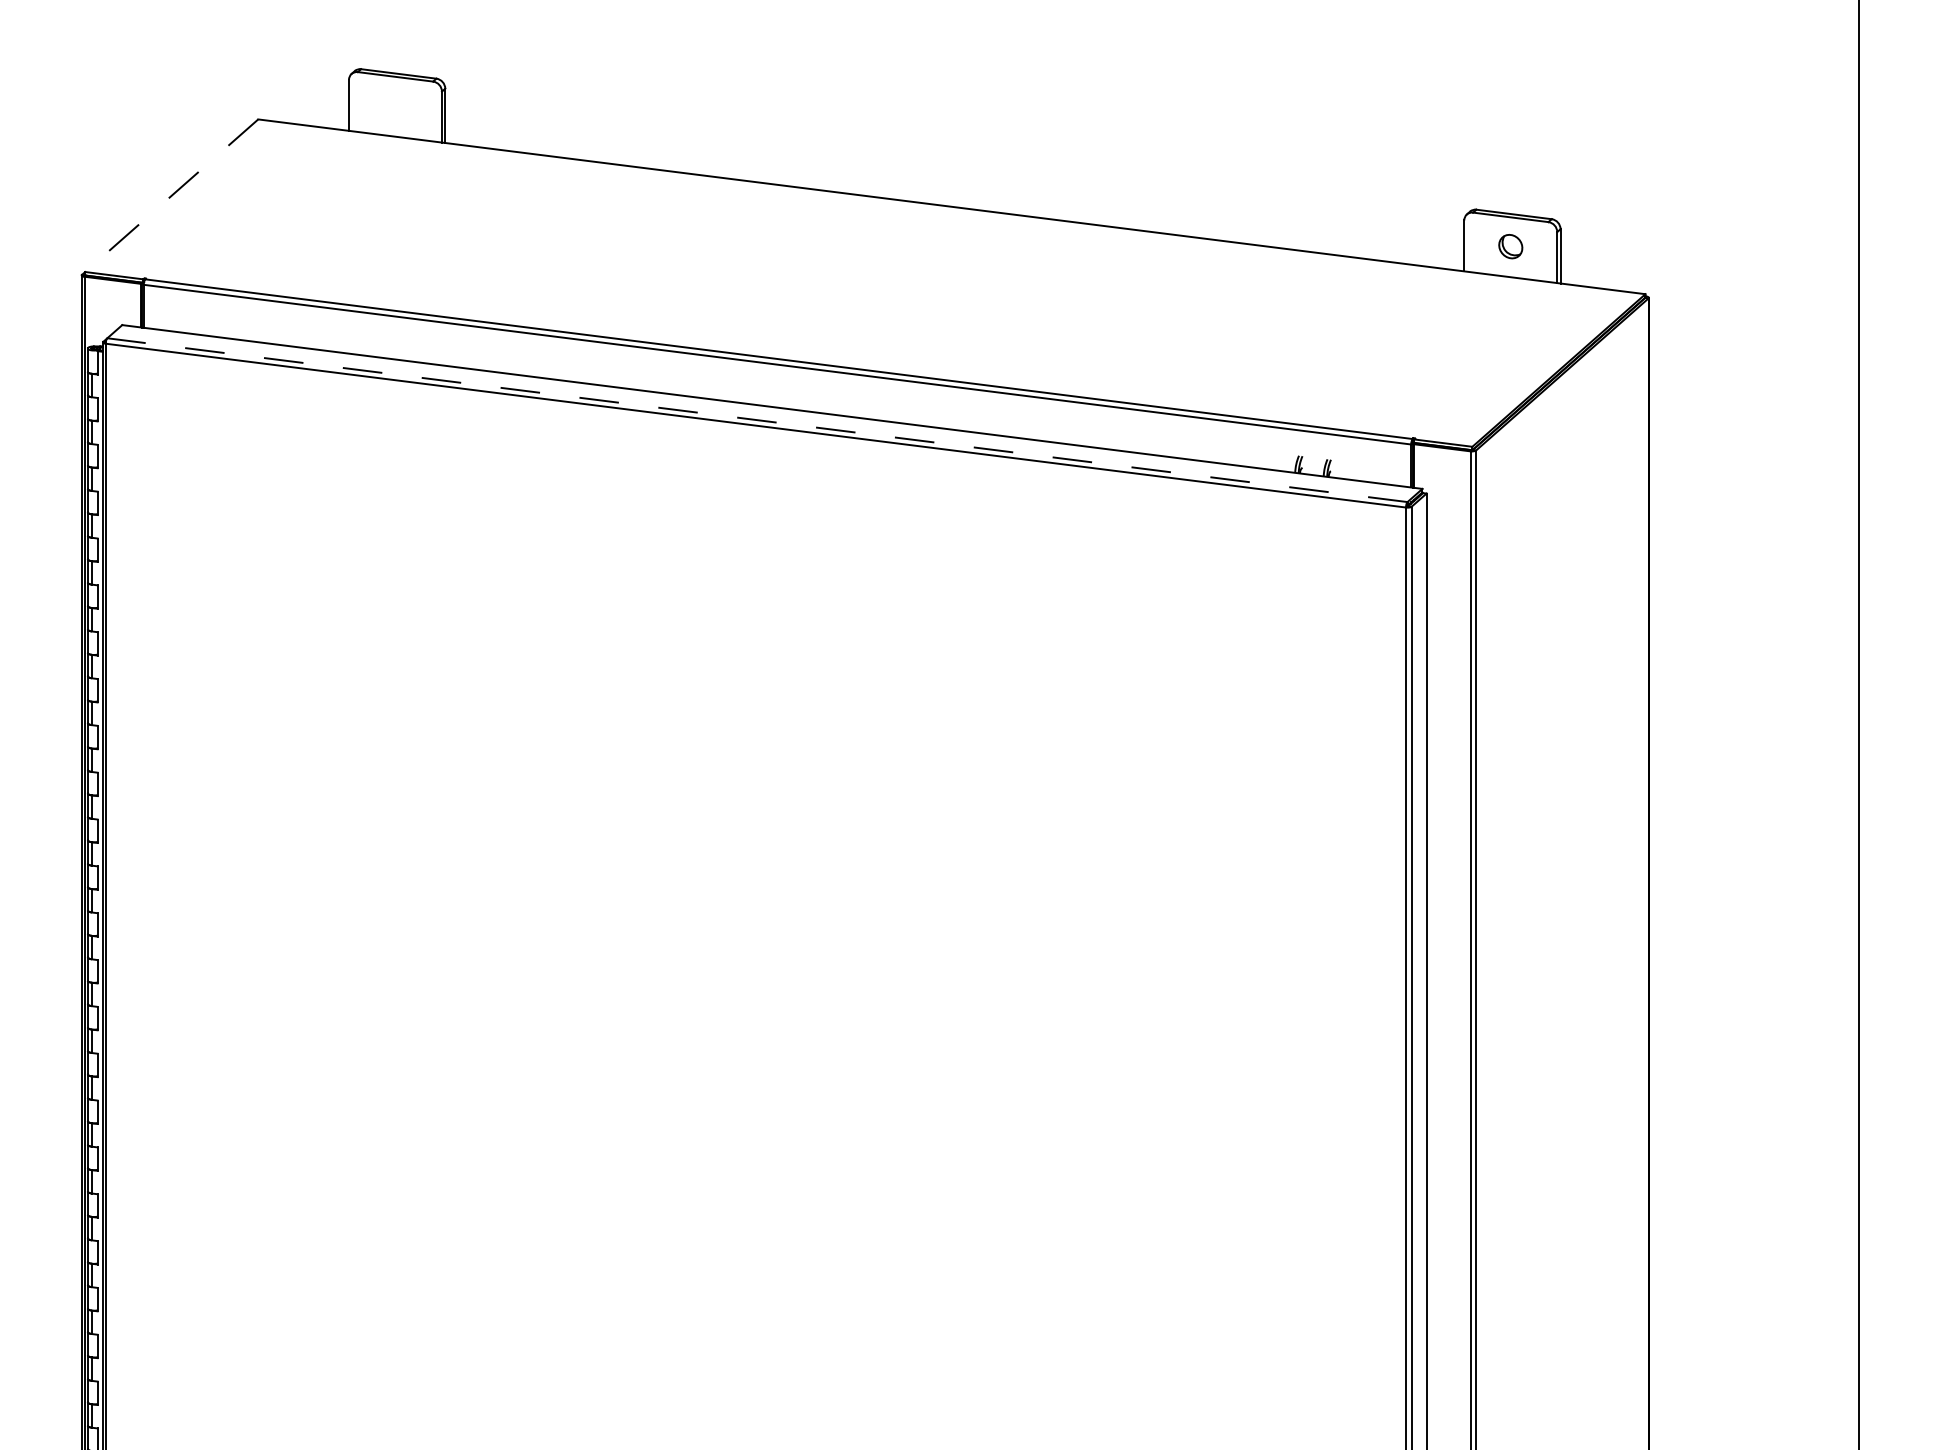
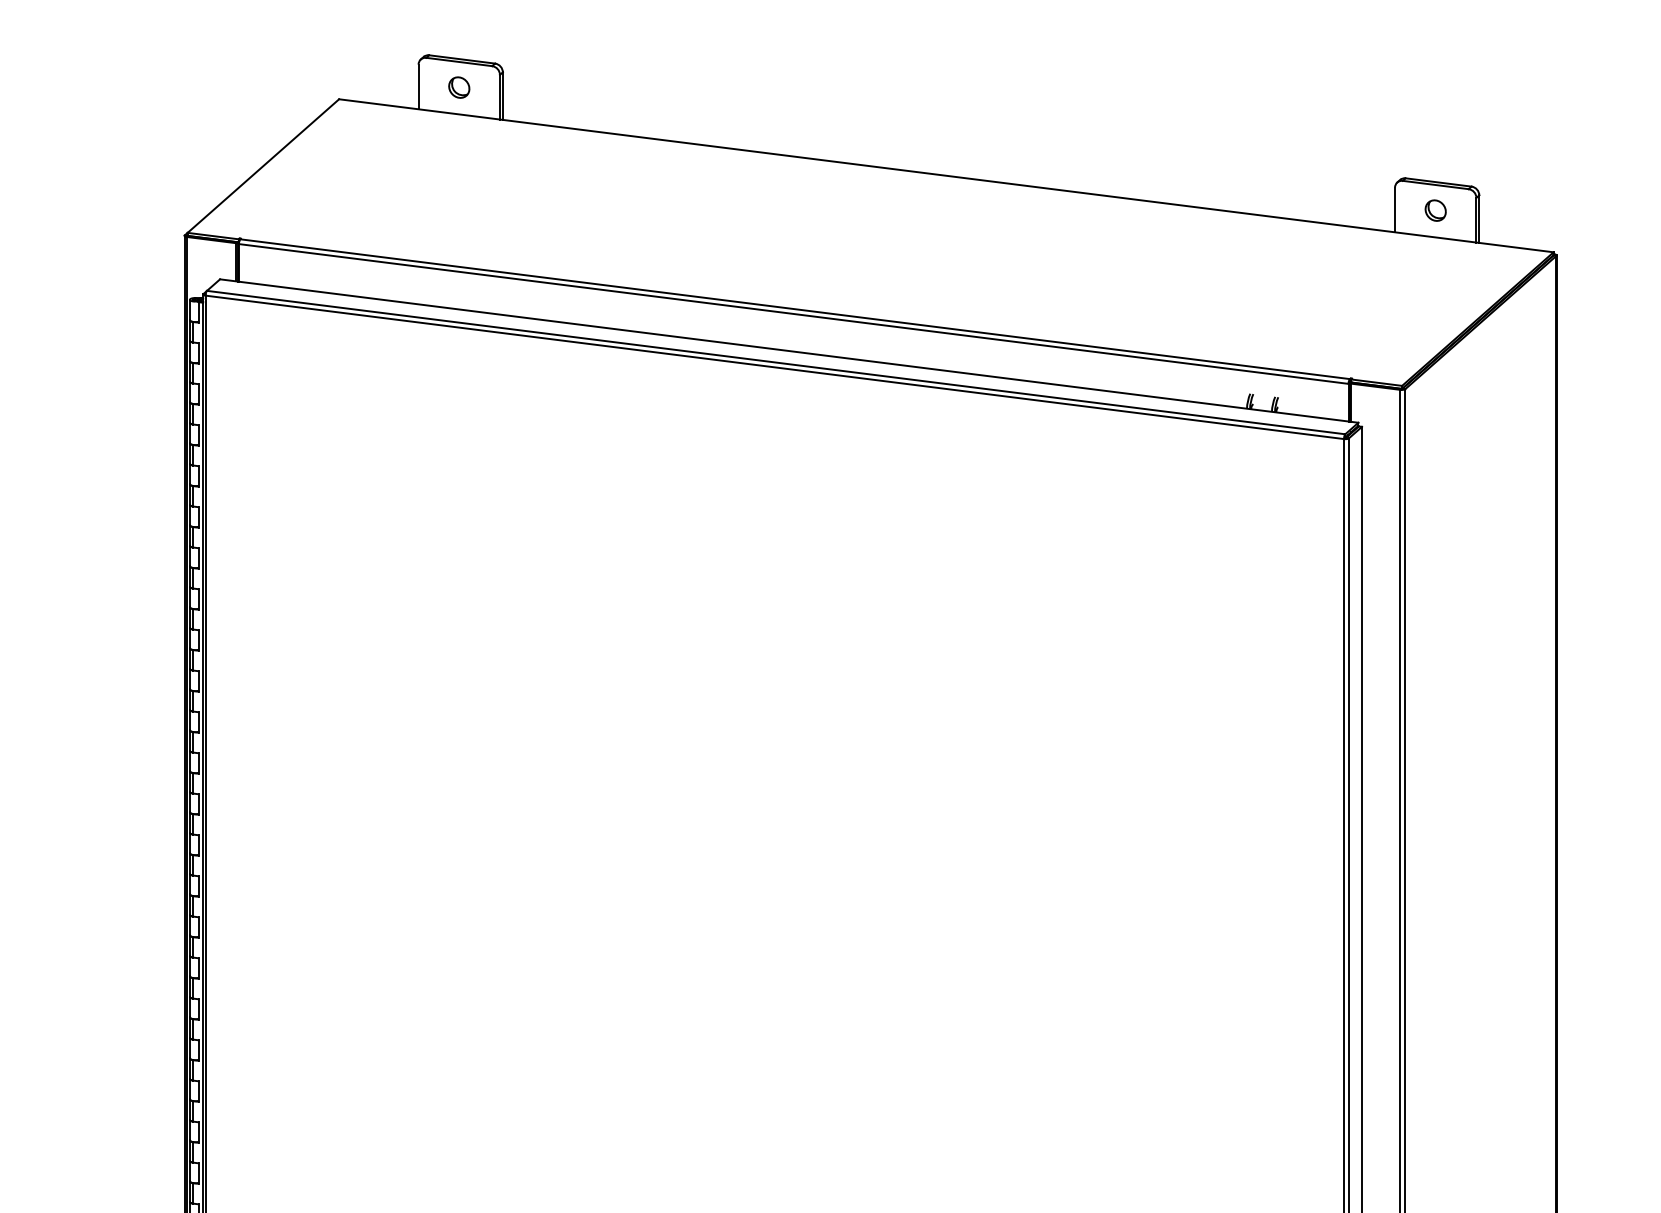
part: (395, 105) -> (459, 87), added
line: (171, 196) -> (263, 166), dashed -> solid
line: (756, 420) -> (775, 362), dashed -> solid

